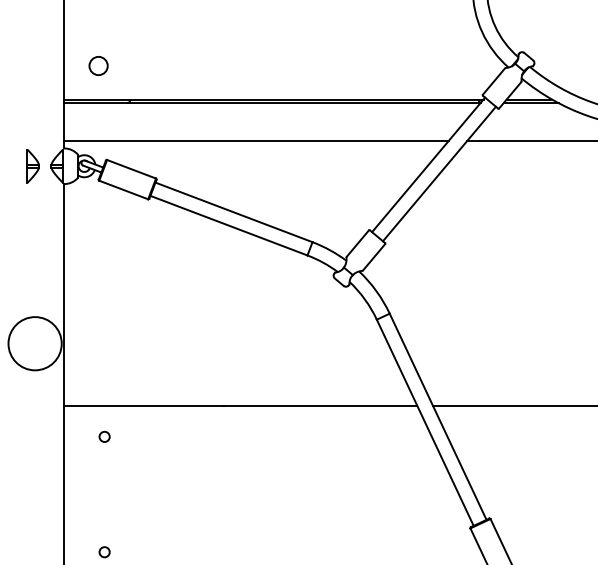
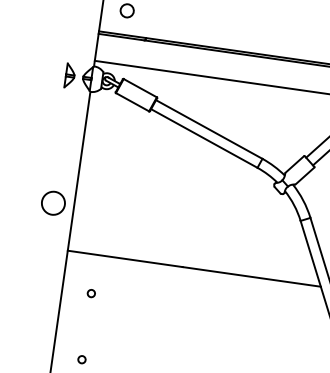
circle: (34, 343) -> (53, 203), size x0.6
circle: (104, 436) -> (91, 293), moved

